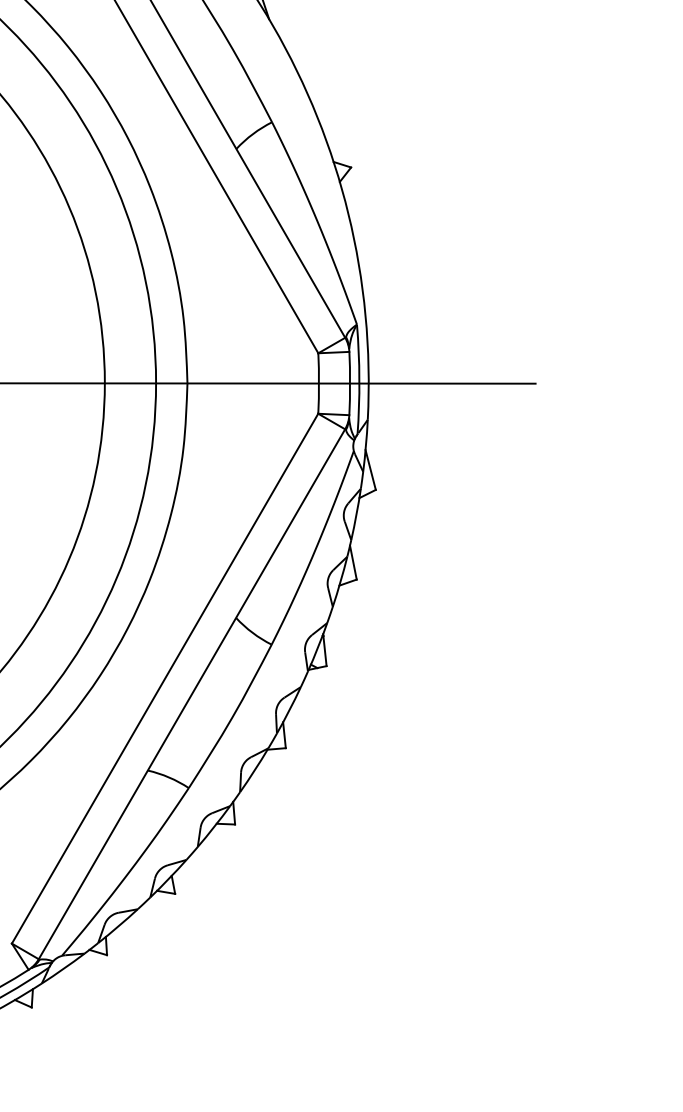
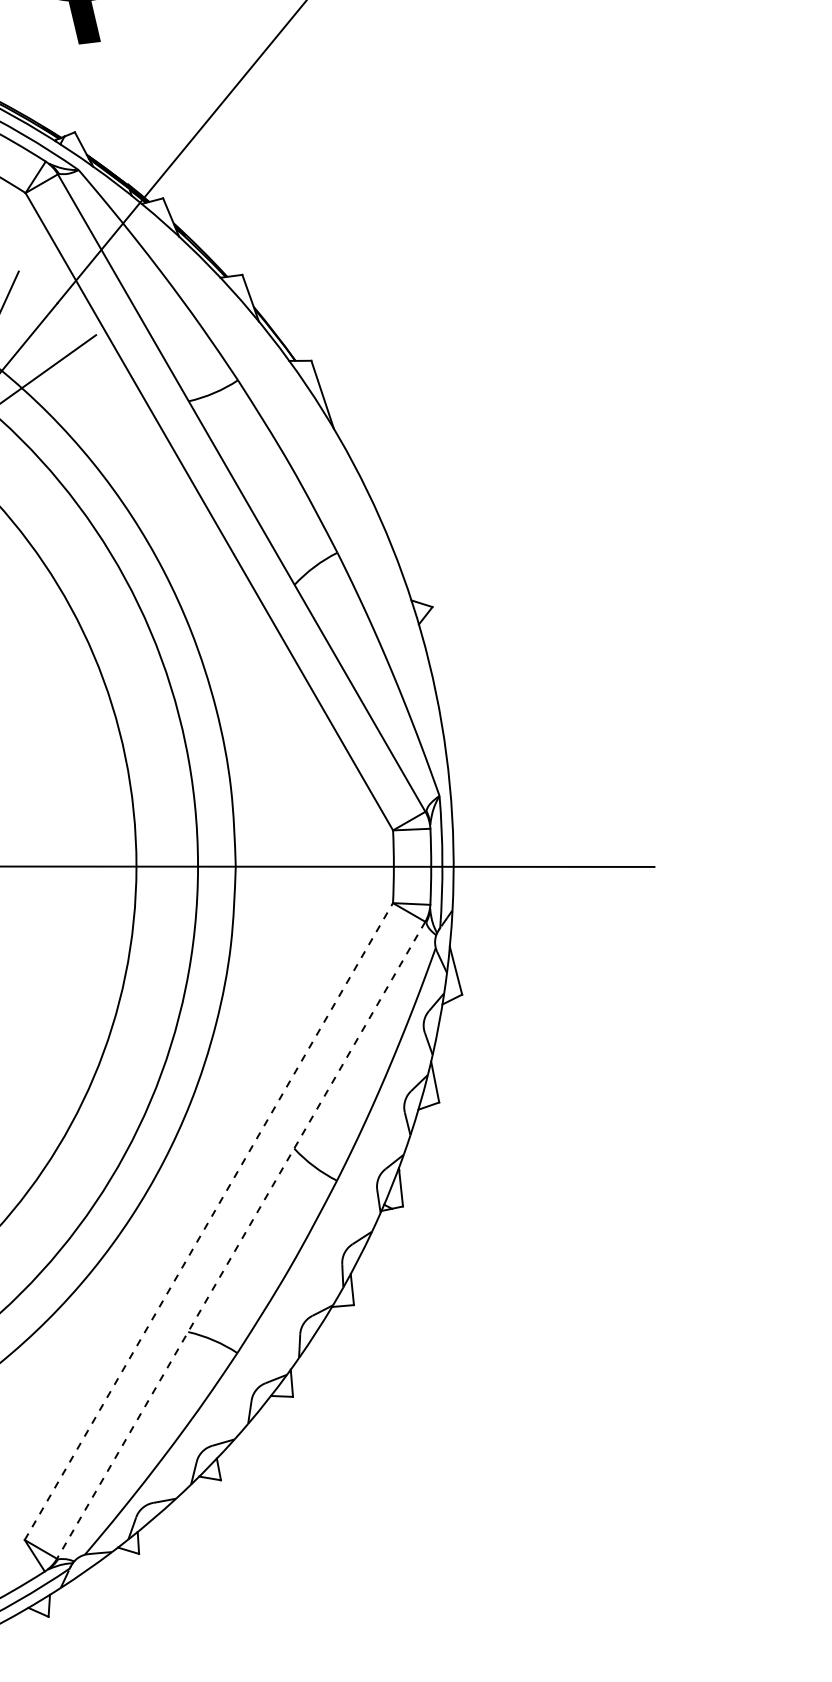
line: (164, 678) -> (208, 1221), solid -> dashed
line: (192, 694) -> (241, 1240), solid -> dashed

